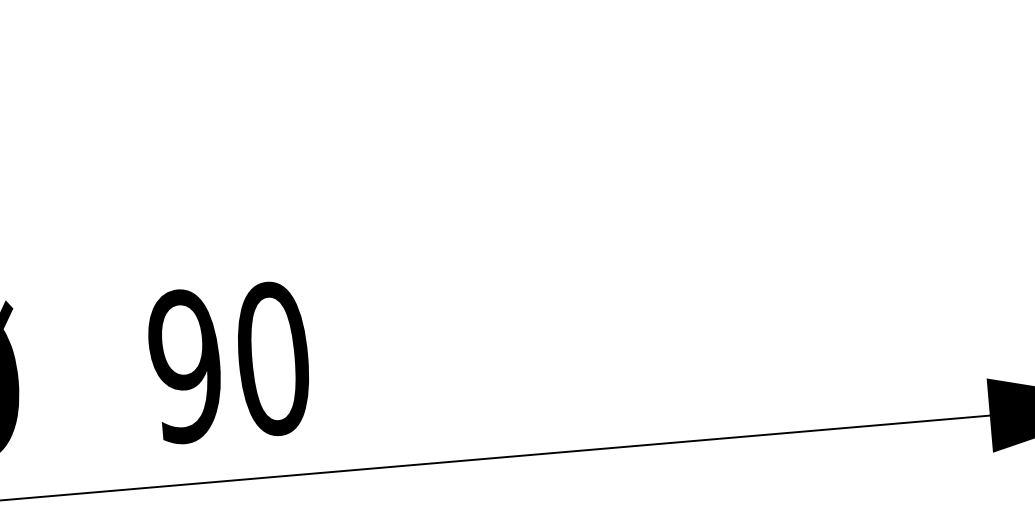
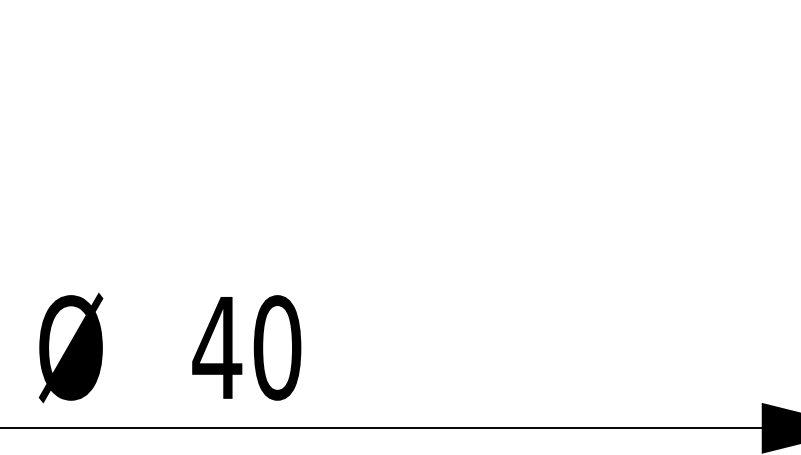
text: (185, 365) -> (217, 347), 90 -> 40

